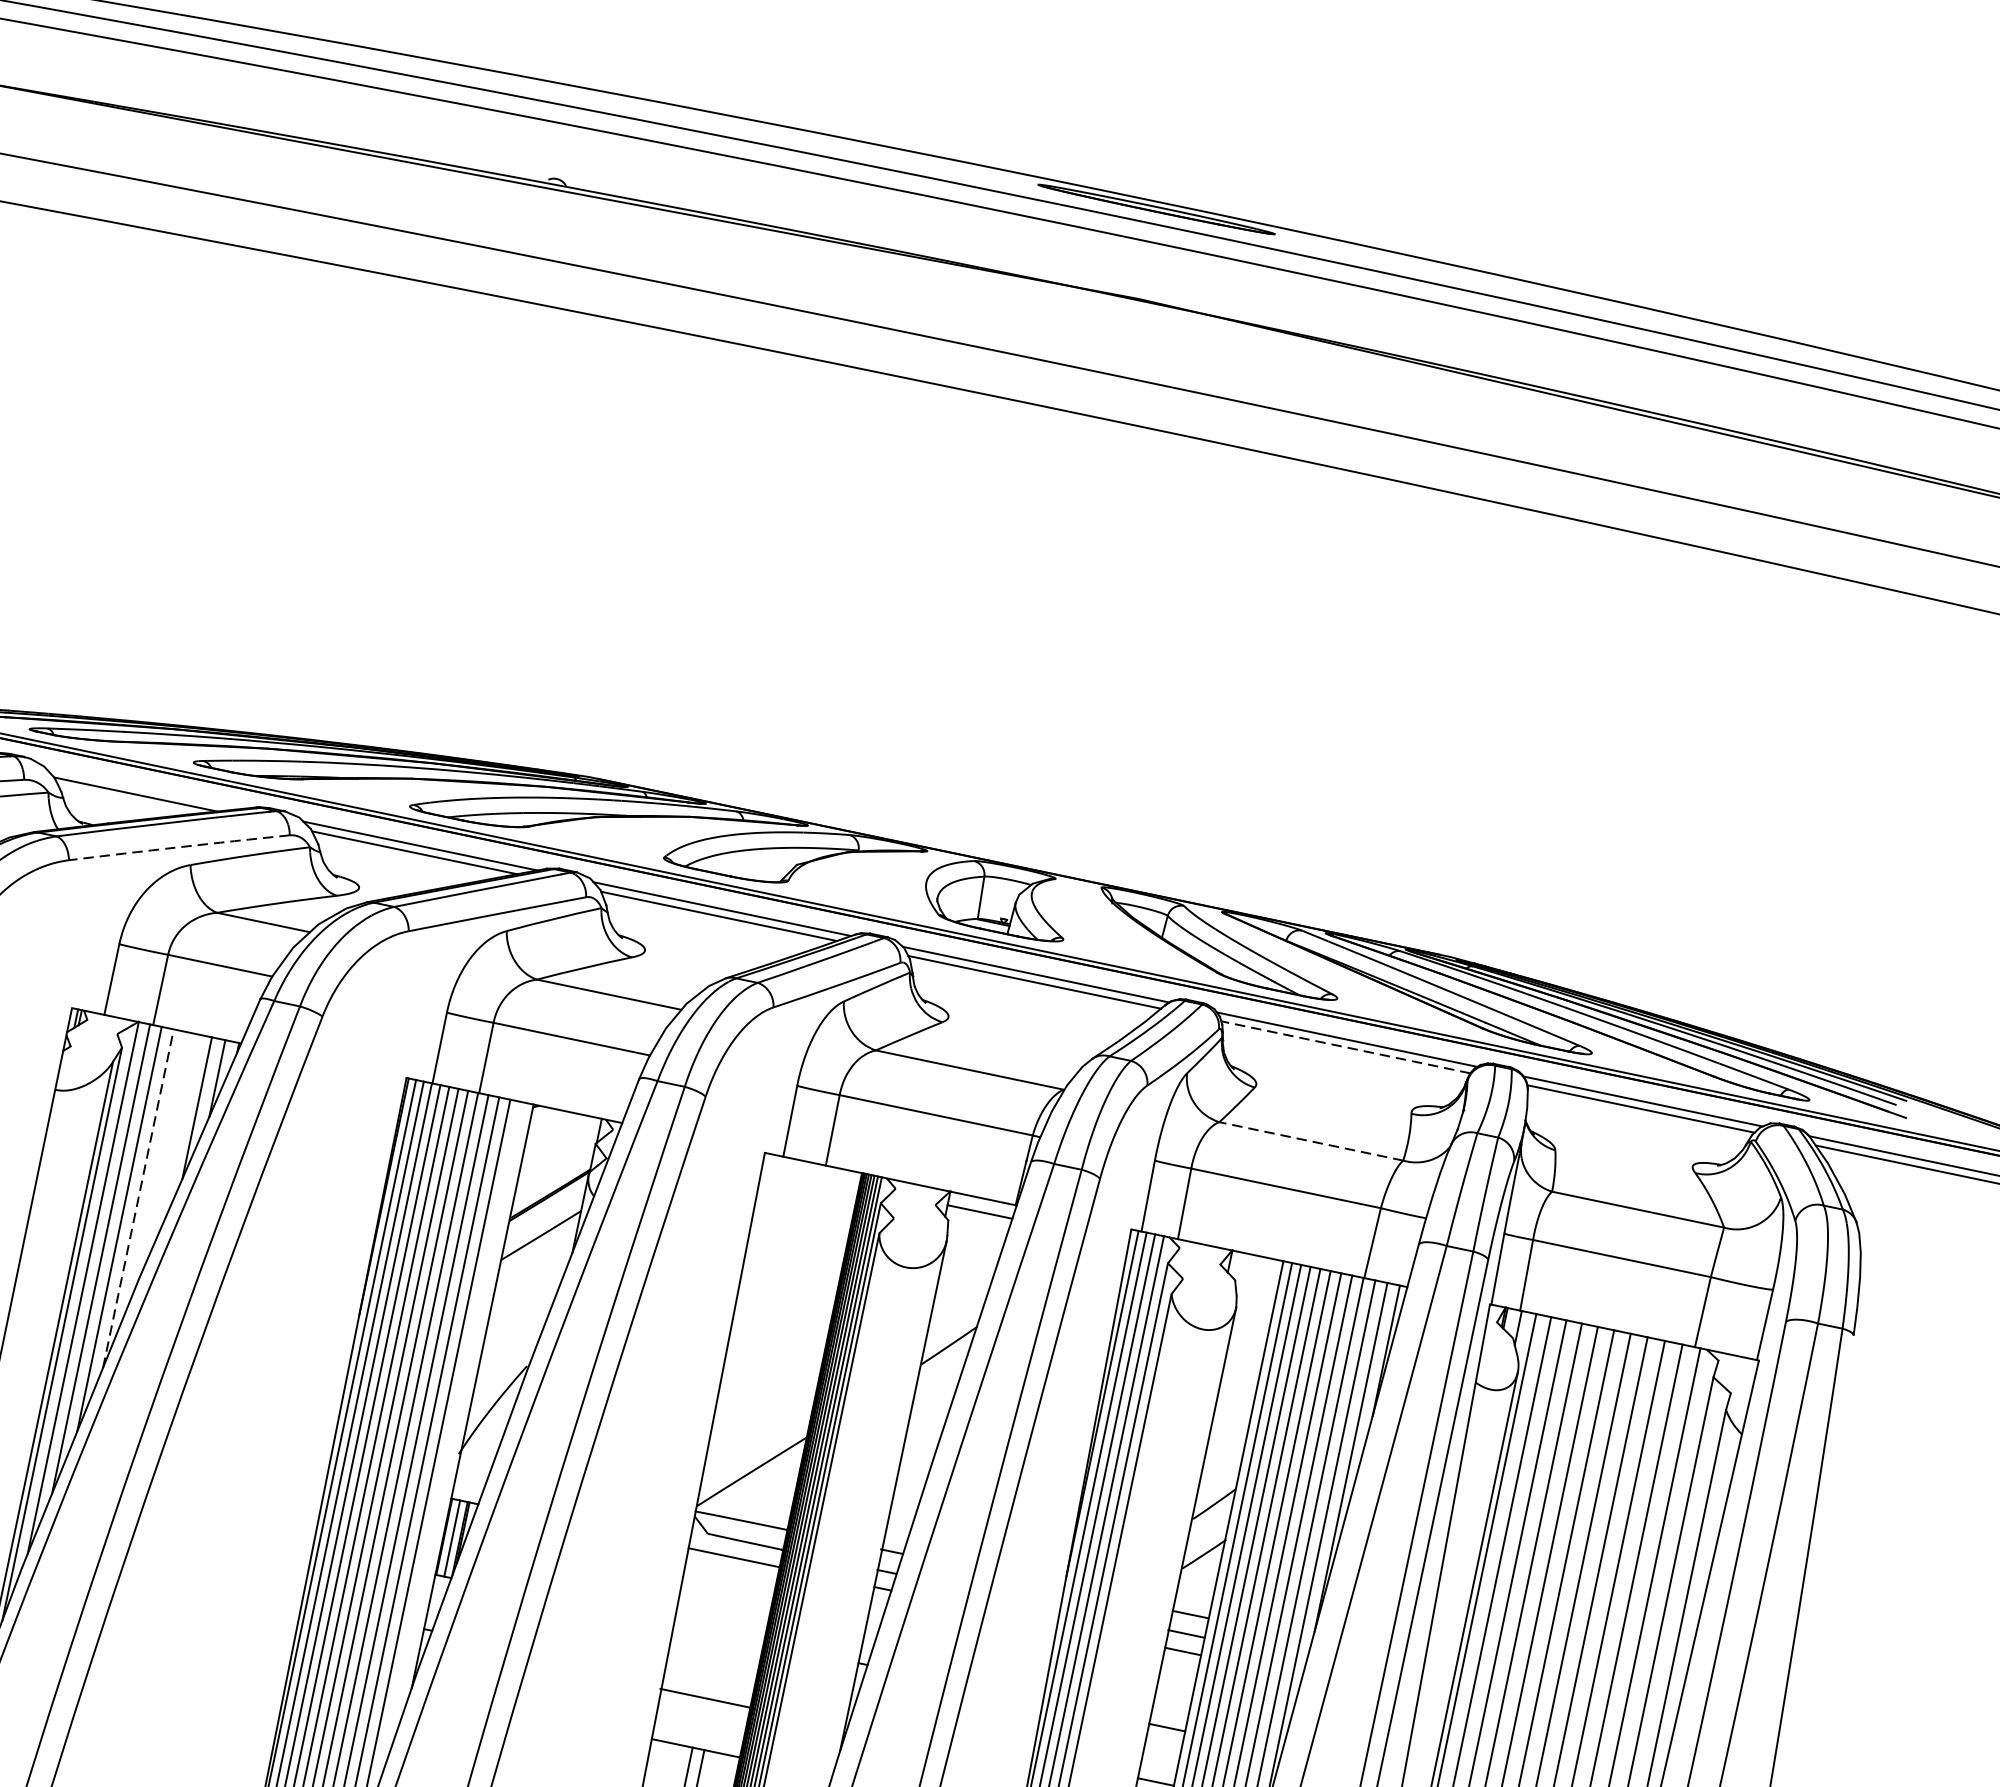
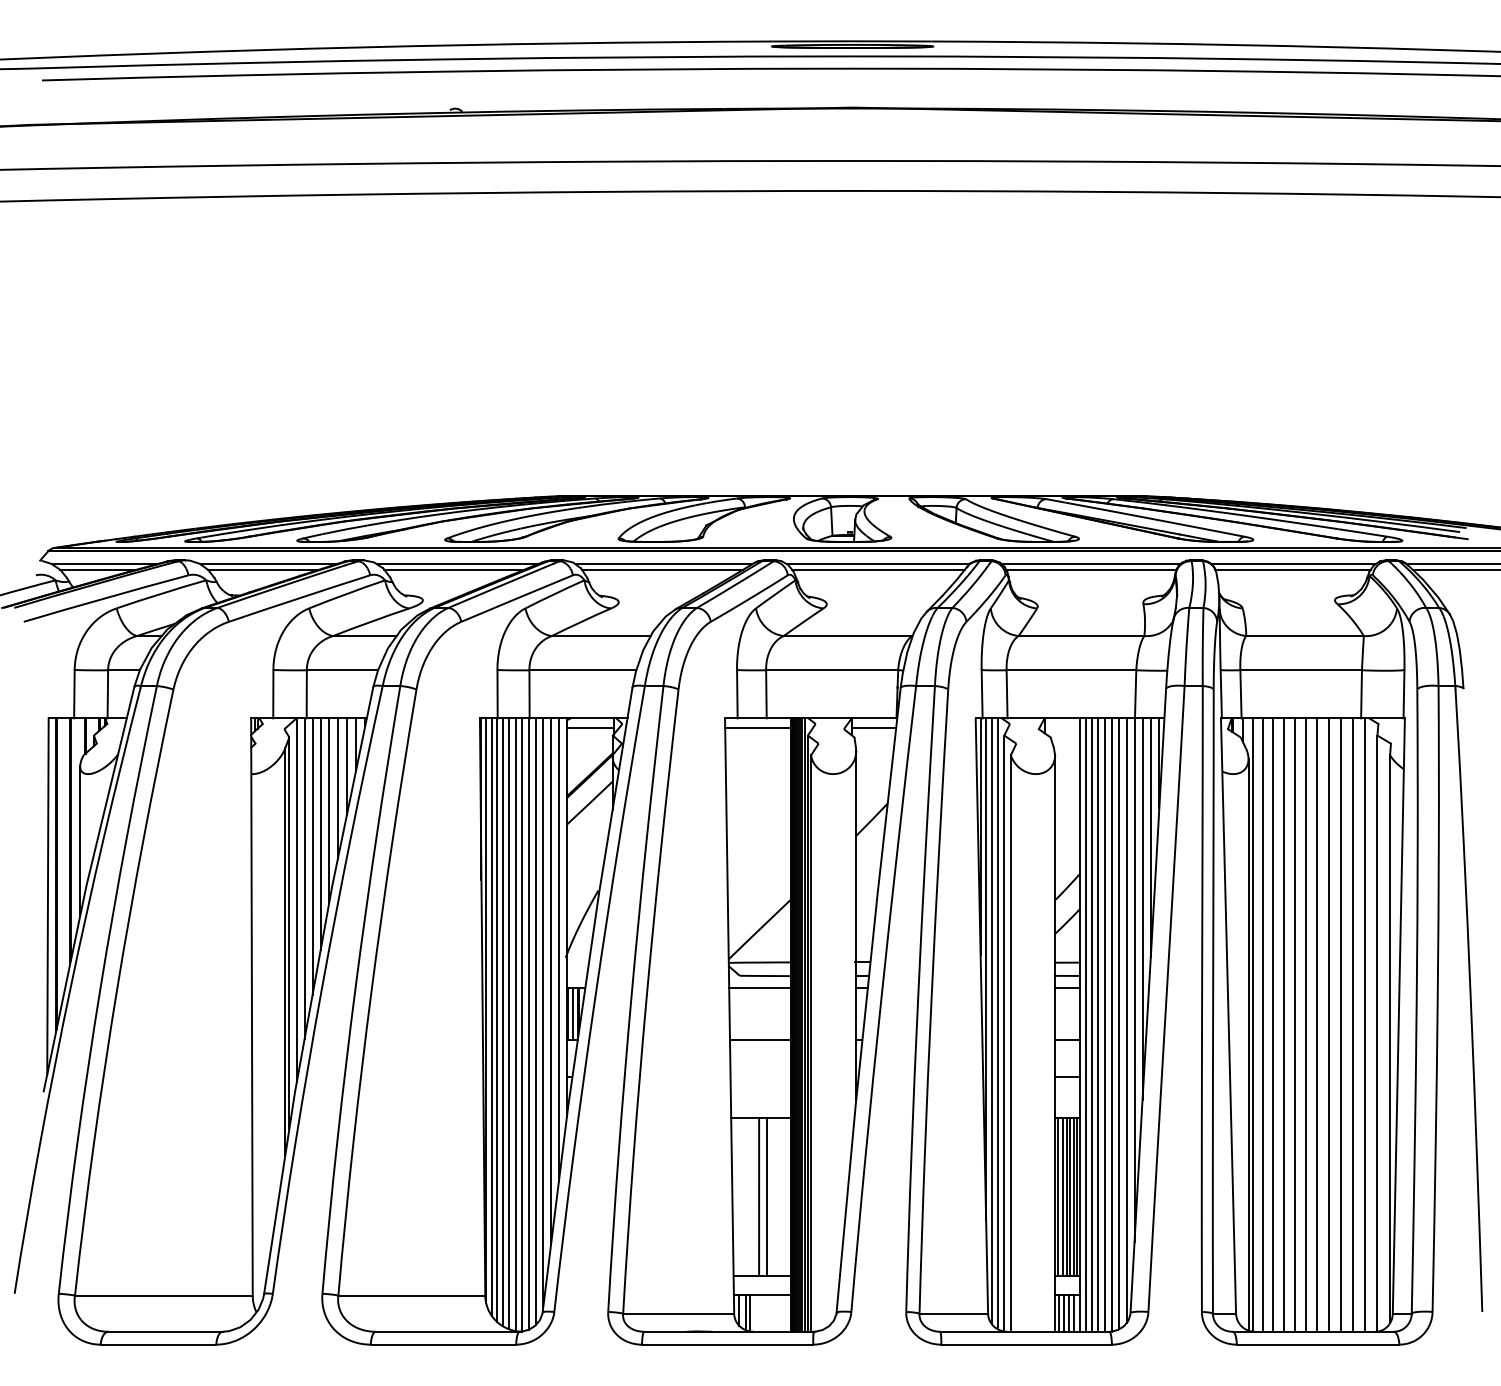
line: (142, 788) -> (267, 564), added
arc: (179, 847) -> (299, 598), dashed -> solid
line: (1344, 1046) -> (1090, 569), dashed -> solid
line: (563, 1124) -> (589, 727), added
line: (176, 1137) -> (337, 788), added
line: (1311, 1142) -> (1081, 636), dashed -> solid
line: (158, 1166) -> (329, 810), added
line: (811, 1176) -> (758, 727), added
line: (137, 1199) -> (320, 834), dashed -> solid
line: (450, 1441) -> (558, 950), added
line: (705, 1697) -> (760, 1039), moved

